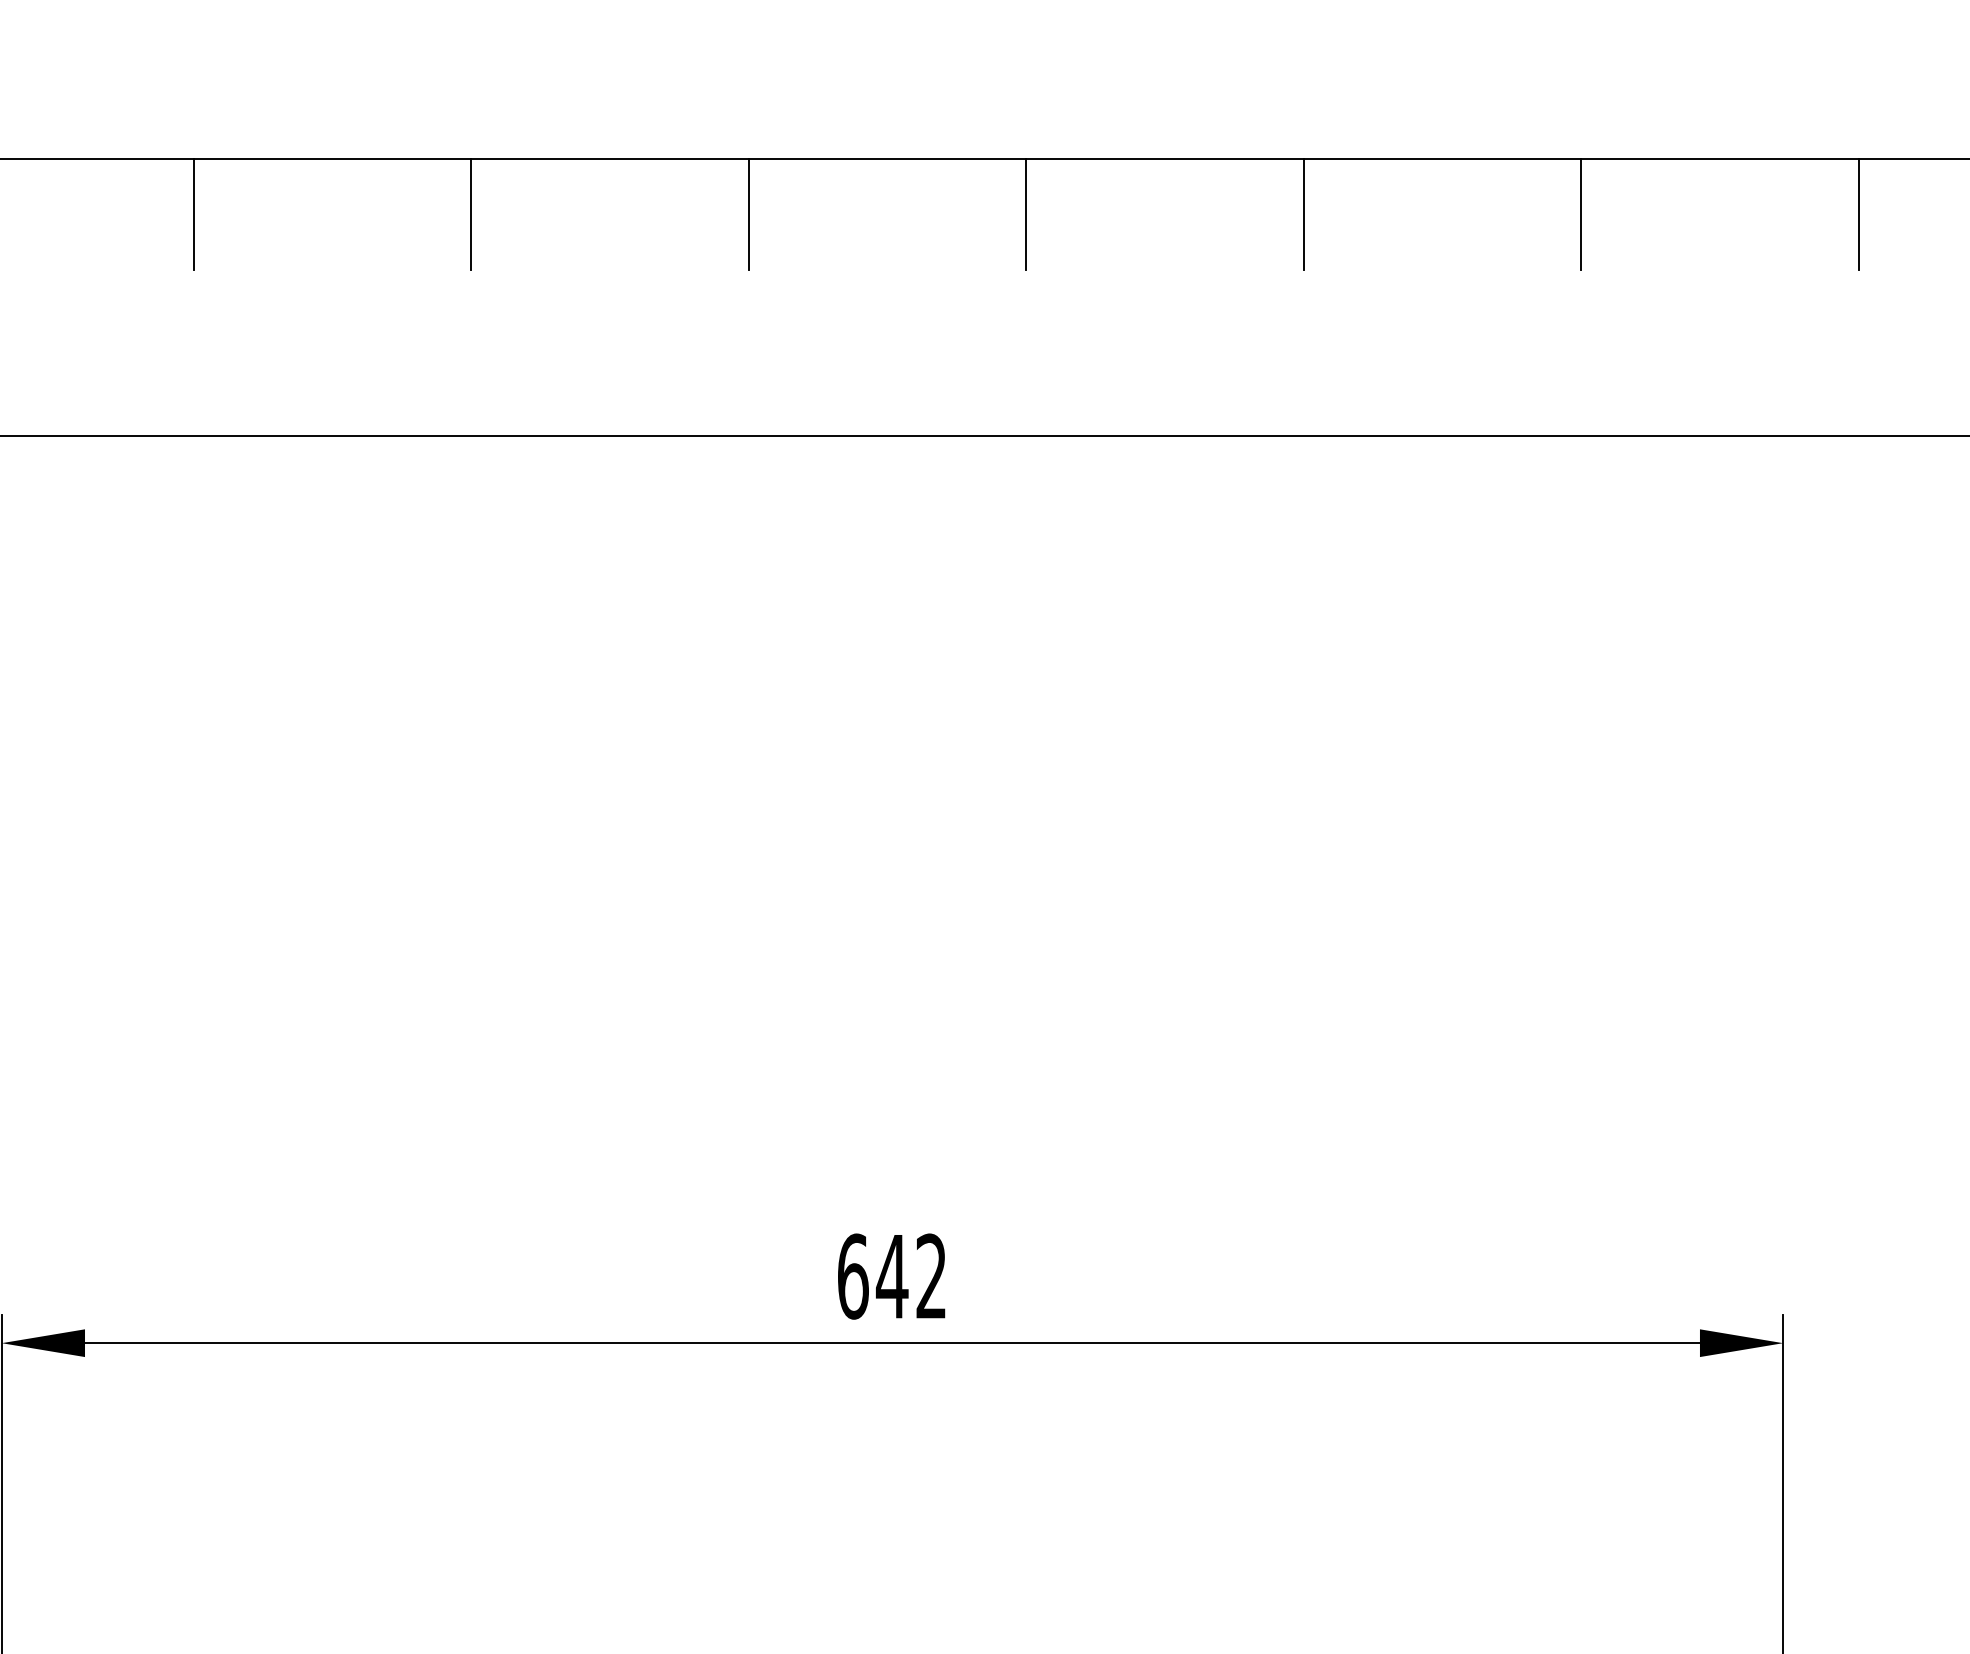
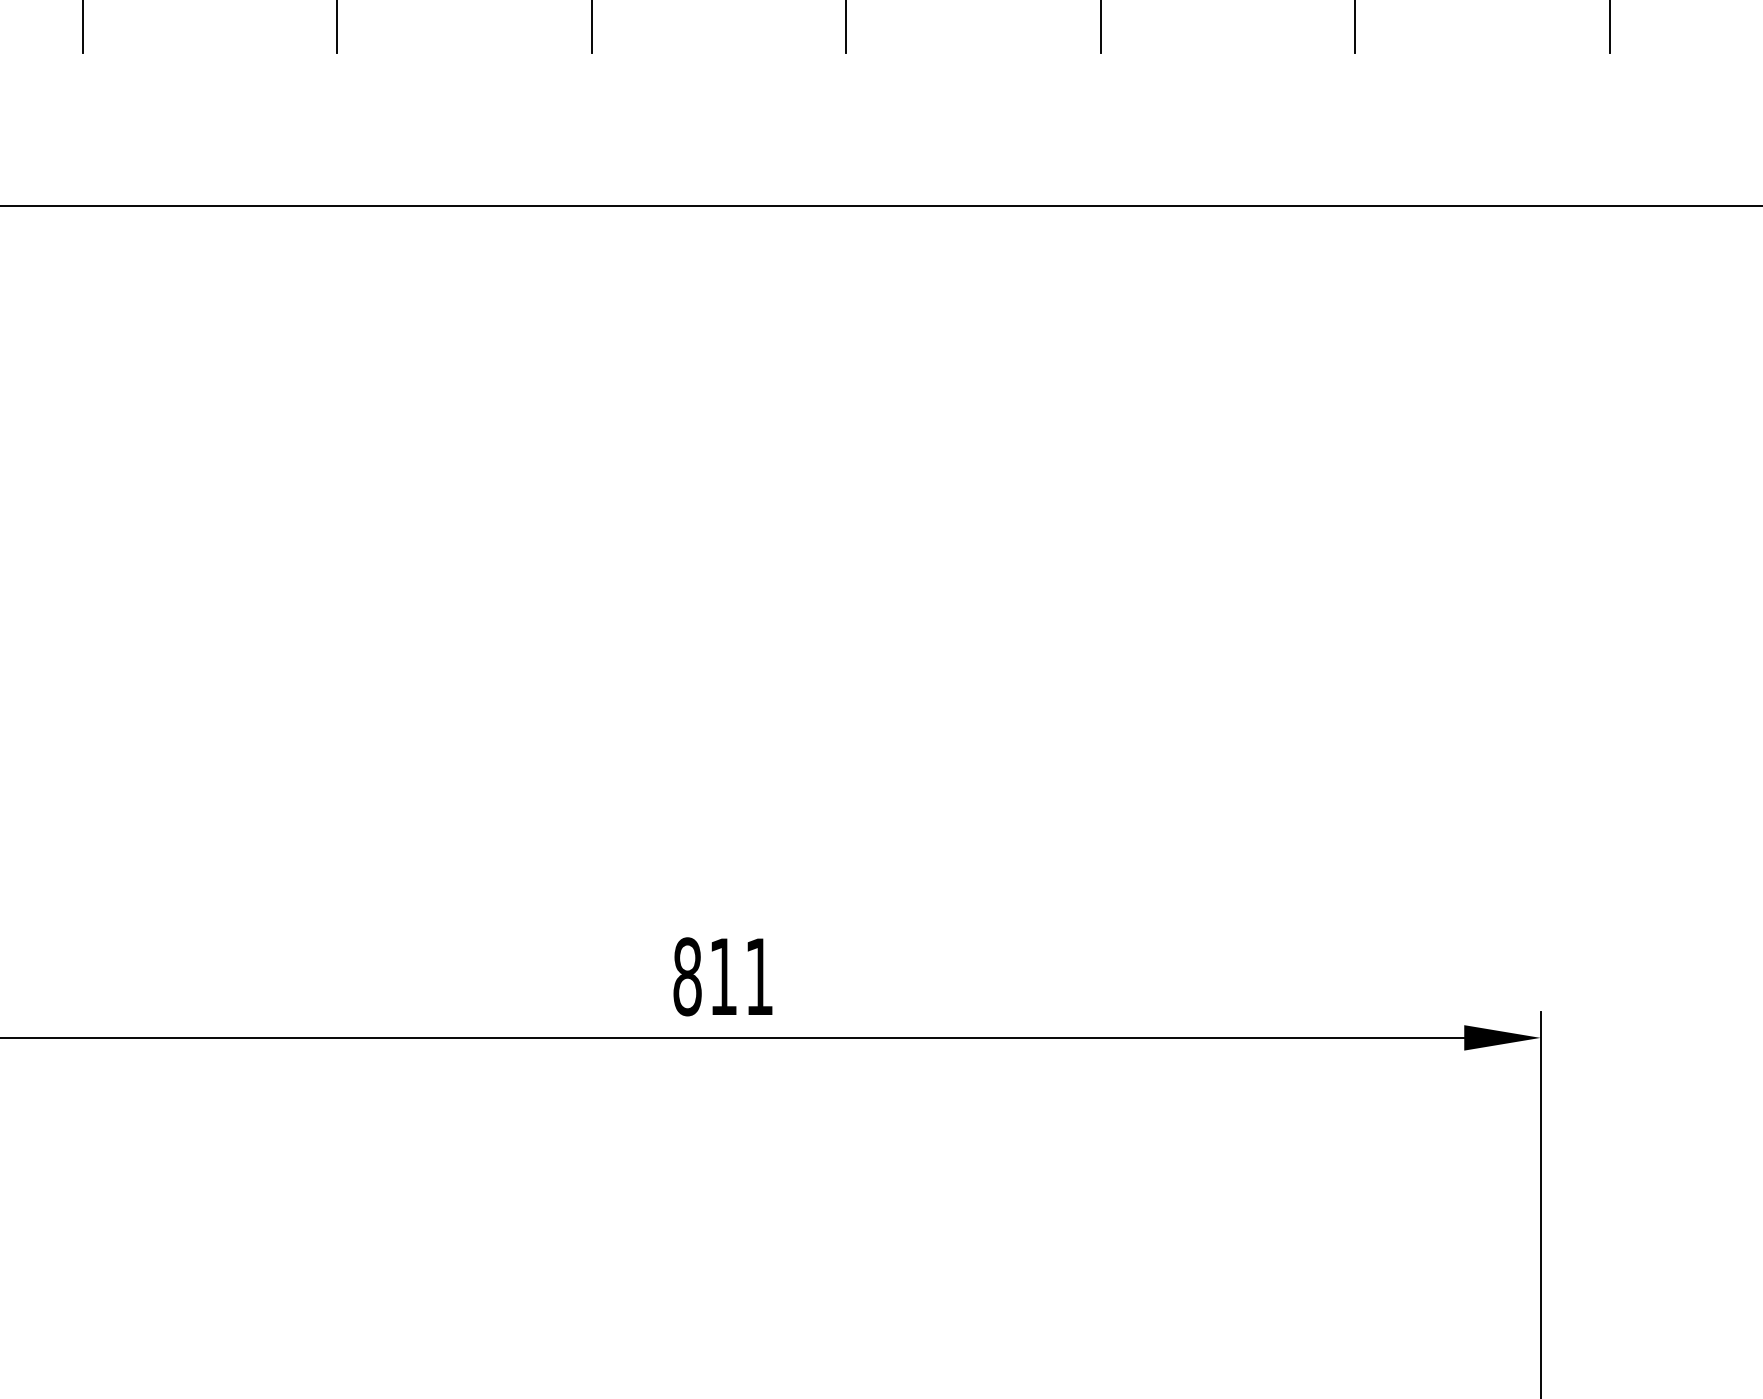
text: (891, 1276) -> (722, 976), 642 -> 811

